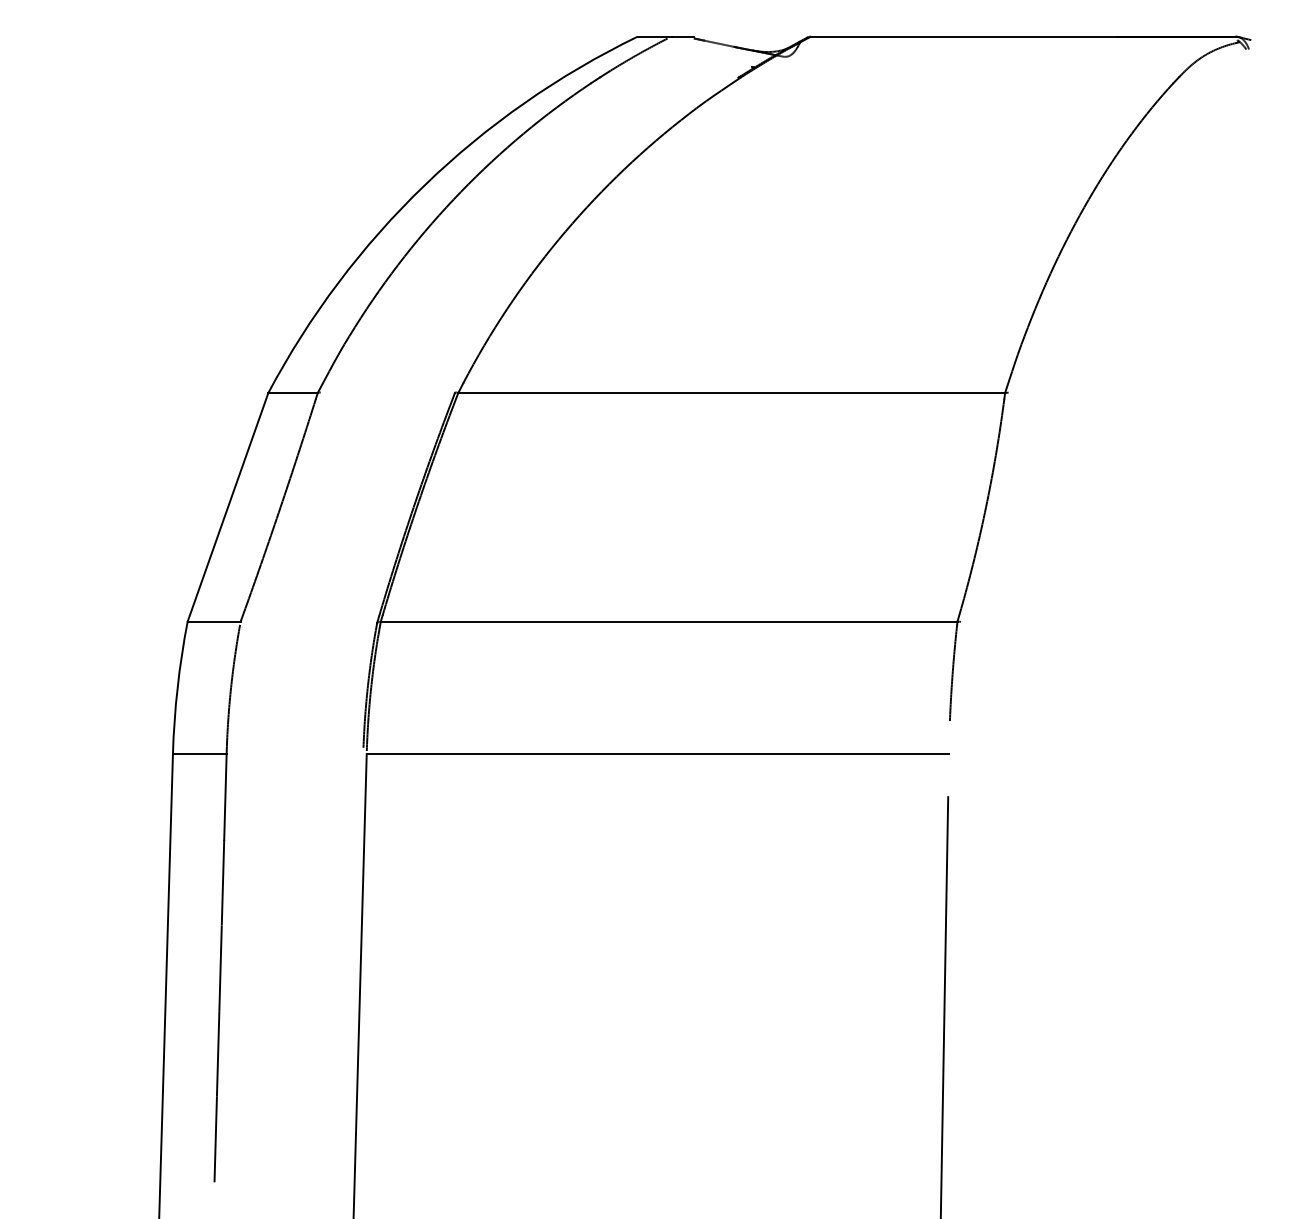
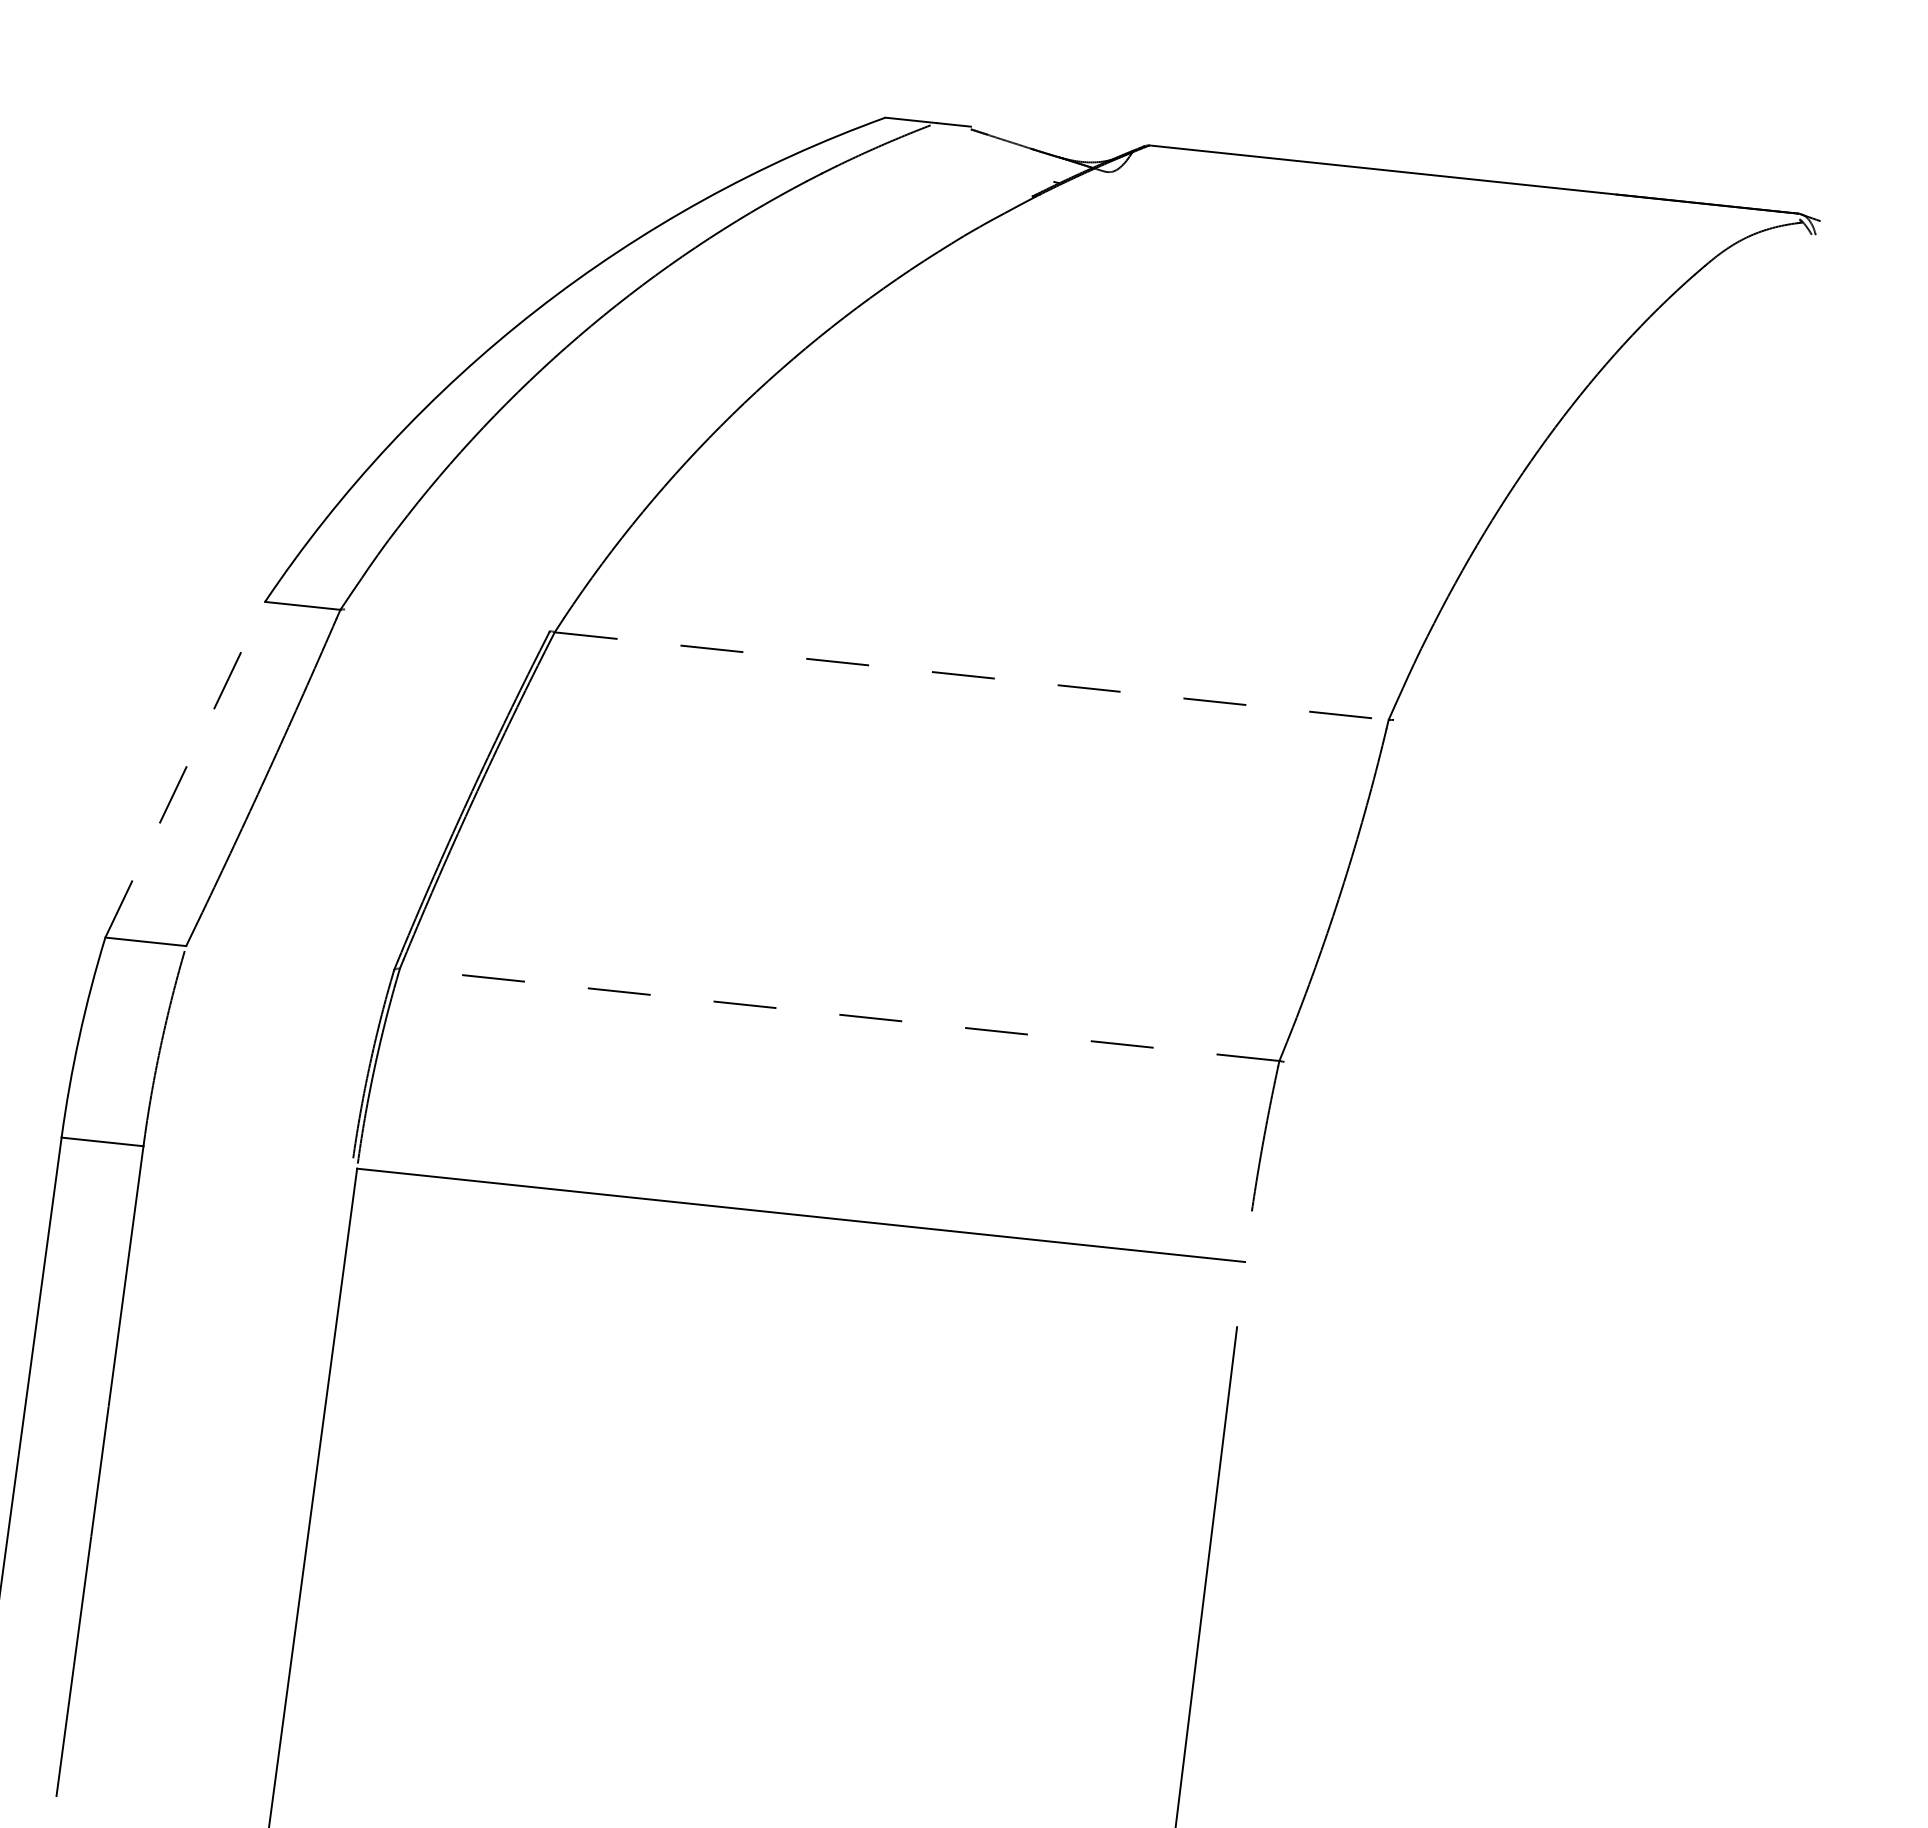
line: (732, 393) -> (972, 677), solid -> dashed
line: (228, 506) -> (186, 768), solid -> dashed
line: (668, 621) -> (838, 1014), solid -> dashed

